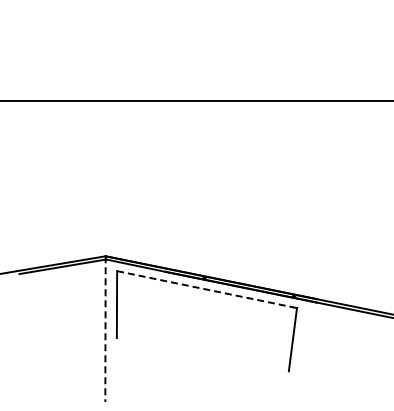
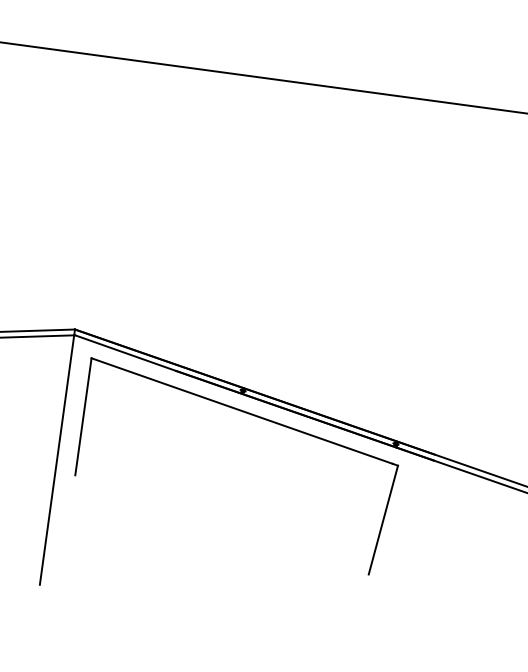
line: (206, 289) -> (243, 411), dashed -> solid
line: (105, 329) -> (57, 457), dashed -> solid

